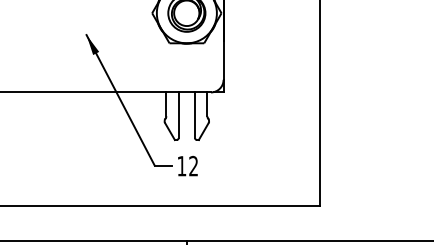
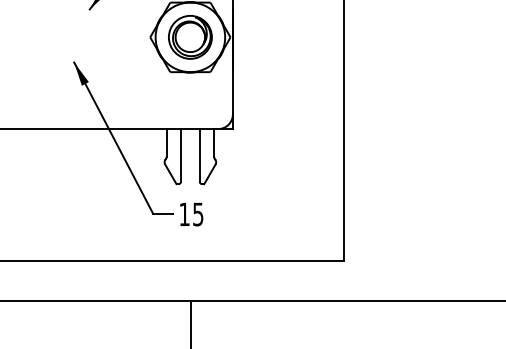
text: (193, 166) -> (198, 214), 12 -> 15

